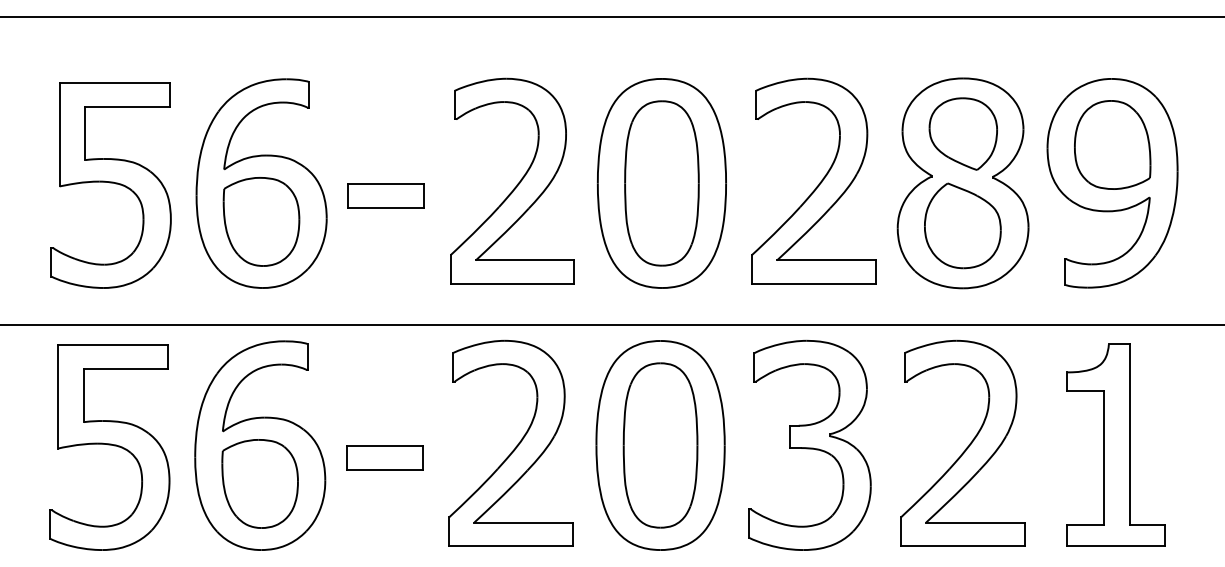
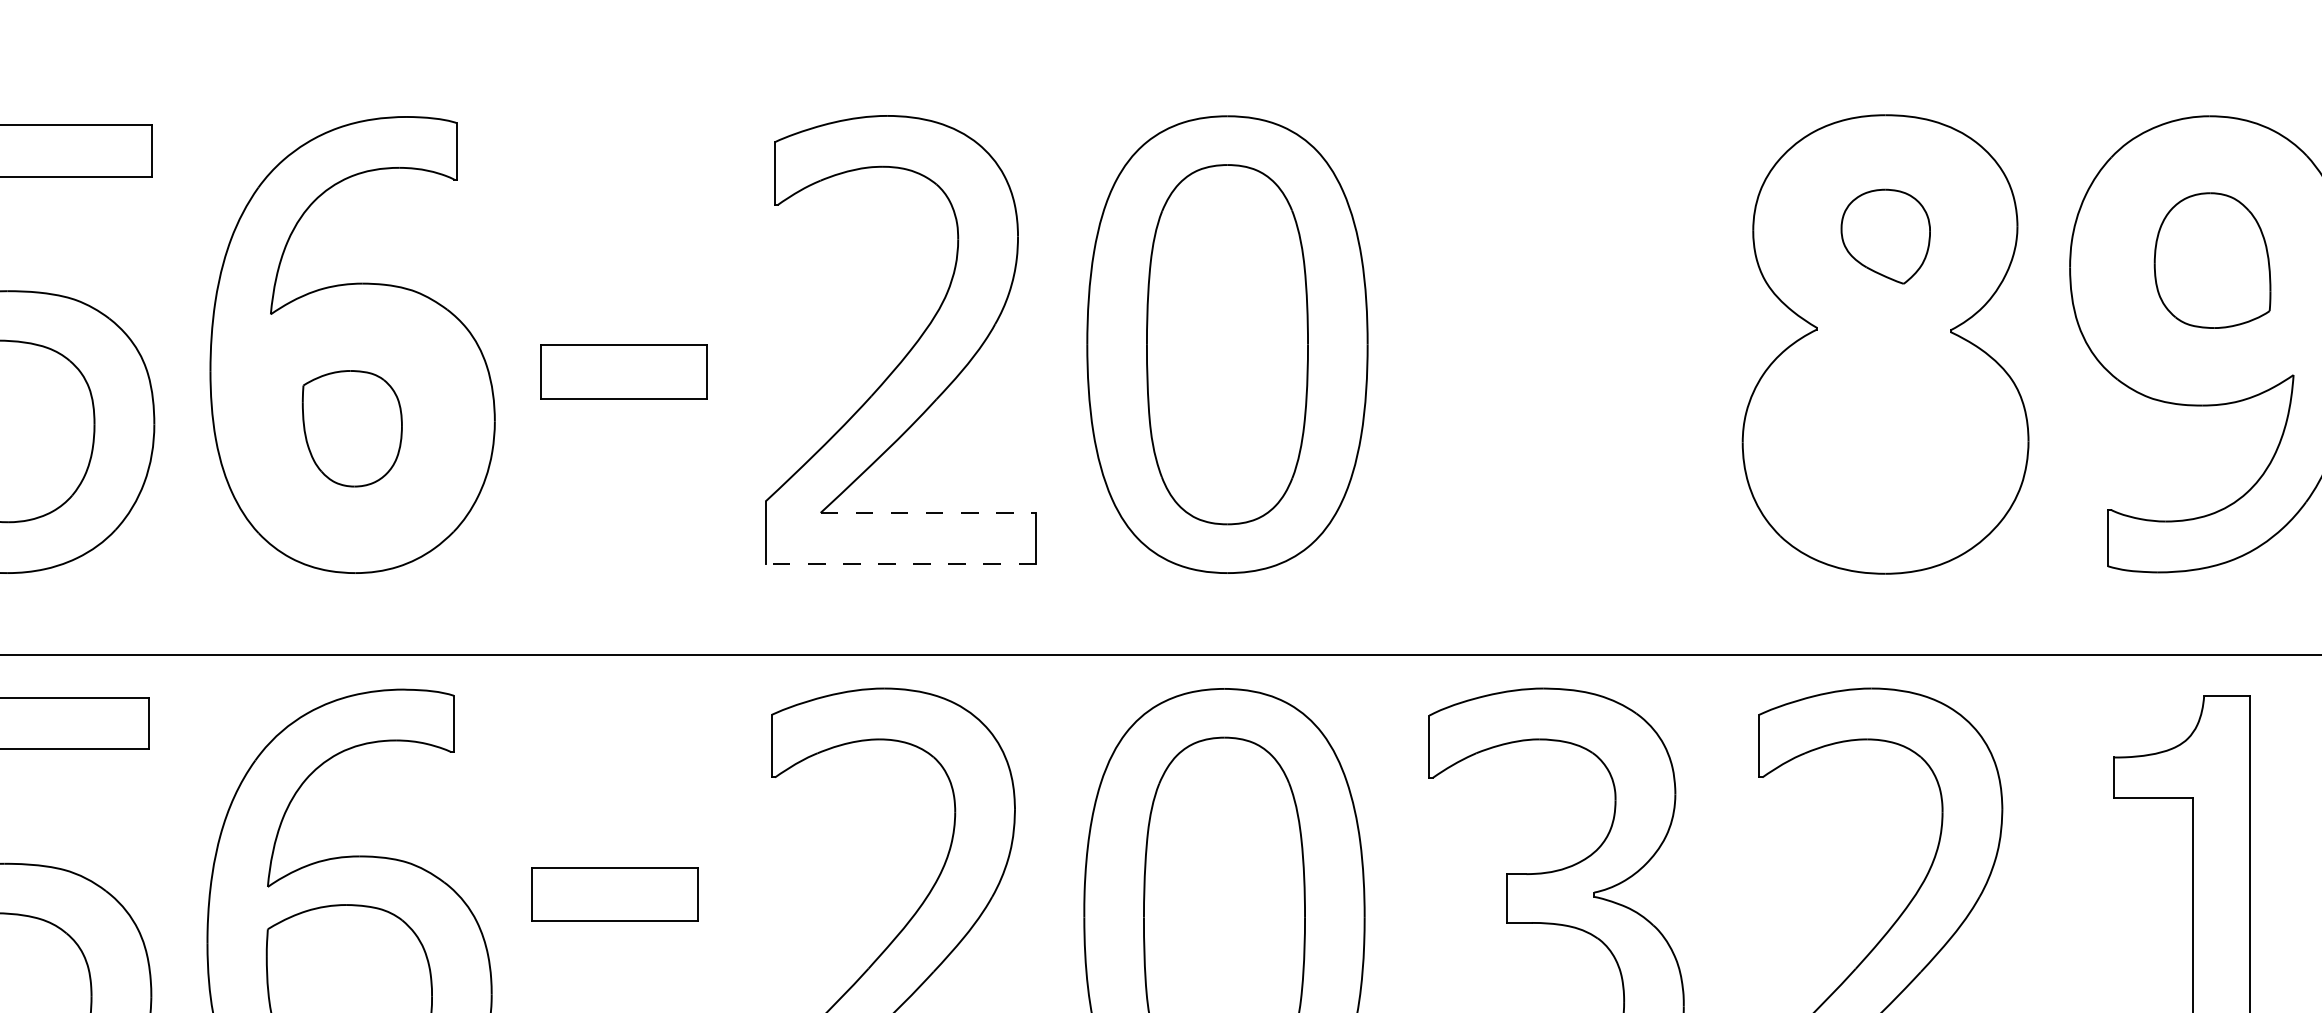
part: (962, 133) -> (1884, 235), size x0.6
part: (1112, 144) -> (2212, 259), size x0.7
part: (819, 182) -> (1571, 342), removed
part: (261, 221) -> (352, 427), size x0.6
part: (962, 225) -> (1884, 436), removed
line: (525, 260) -> (929, 513), solid -> dashed
line: (512, 283) -> (900, 563), solid -> dashed
part: (384, 457) -> (614, 893), moved

